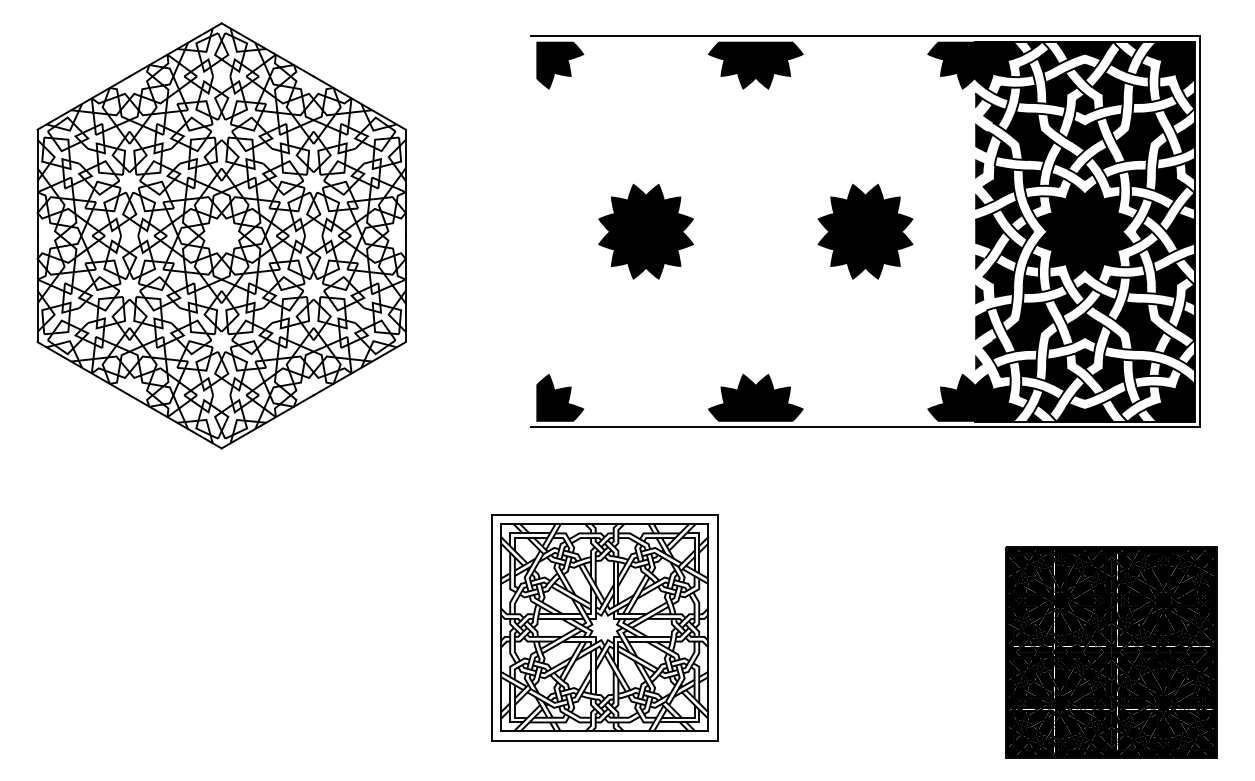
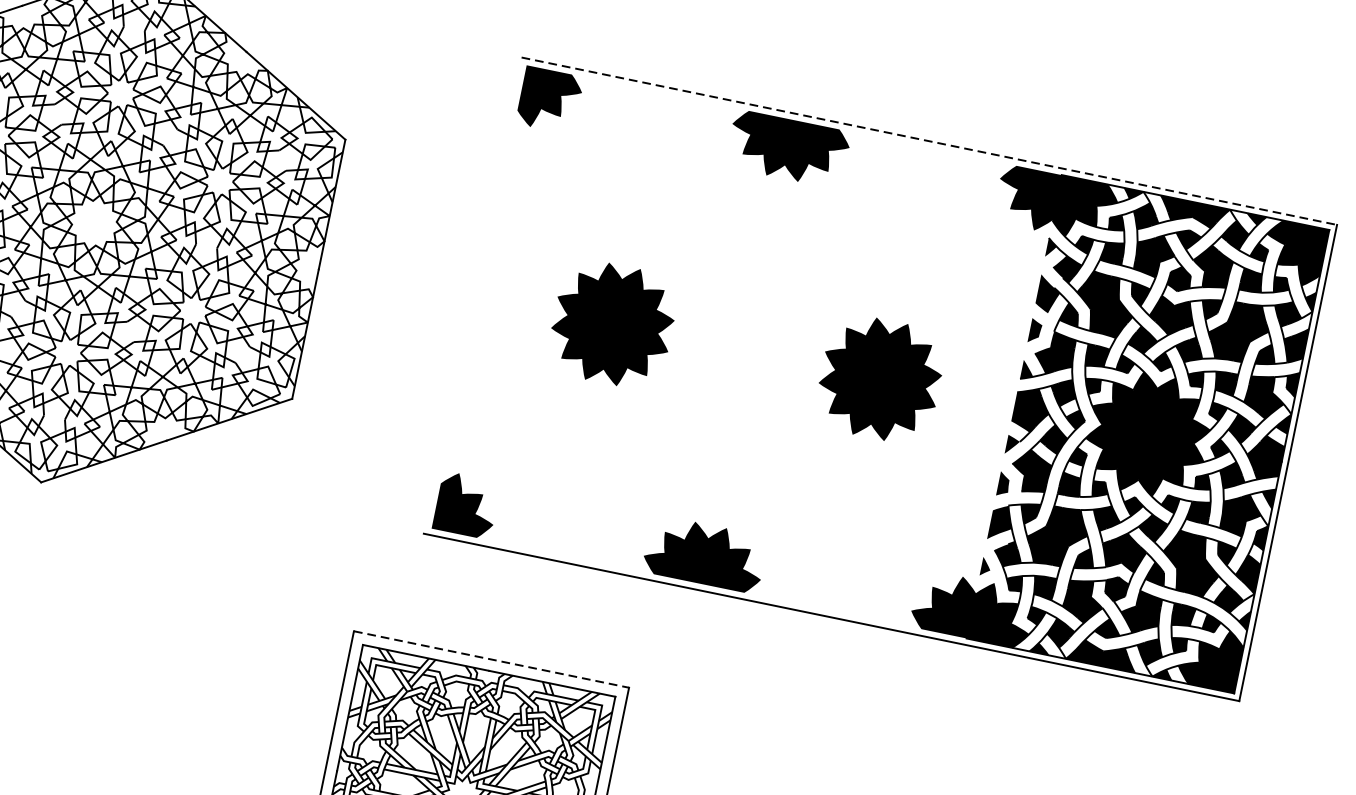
line: (866, 36) -> (930, 141), solid -> dashed
line: (604, 515) -> (491, 659), solid -> dashed

